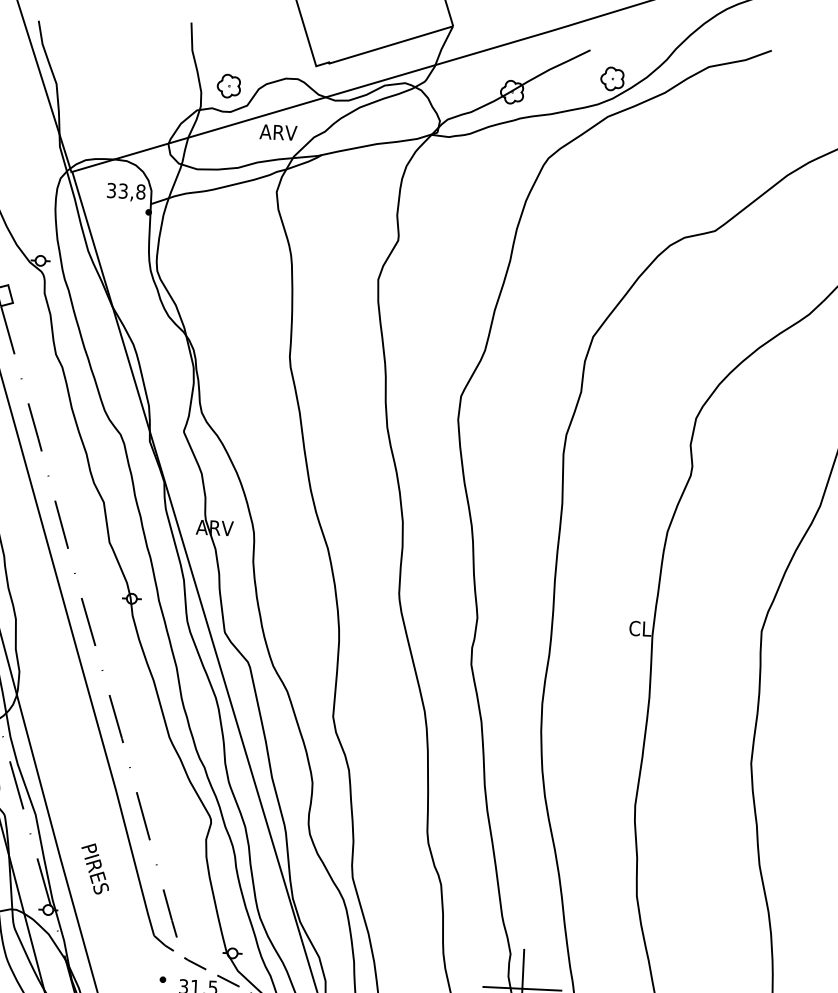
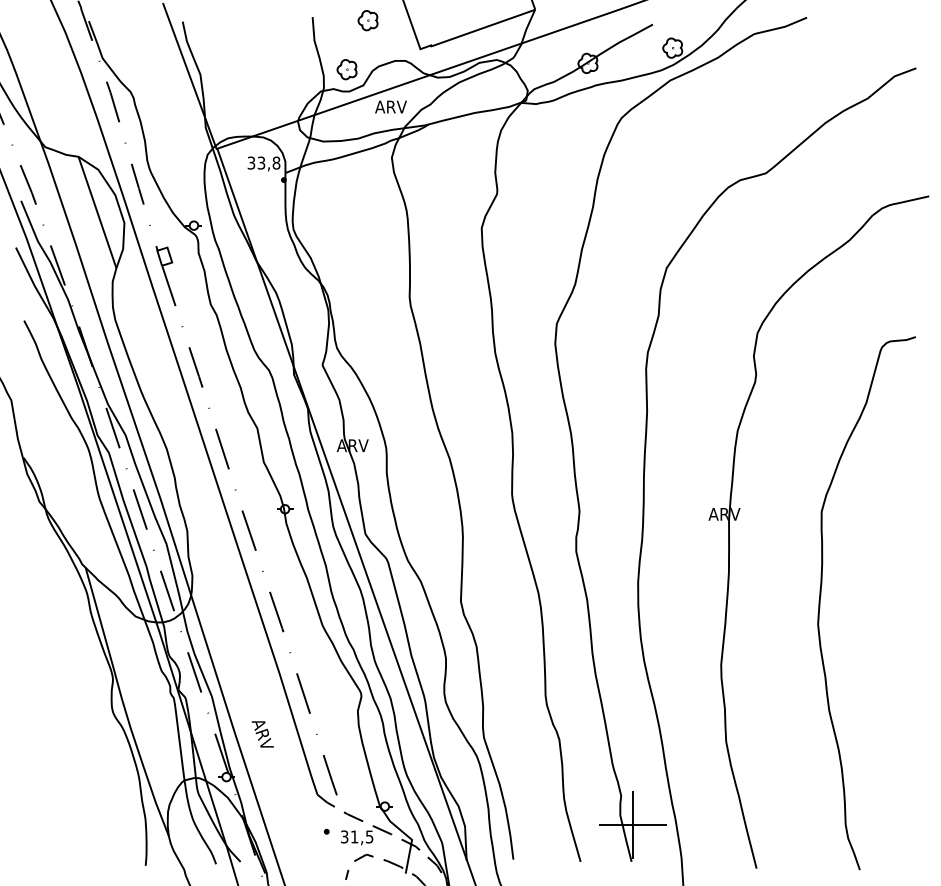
part: (255, 29) -> (367, 20), added
text: (647, 628) -> (724, 513), CL -> ARV
text: (94, 867) -> (264, 739), PIRES -> ARV

